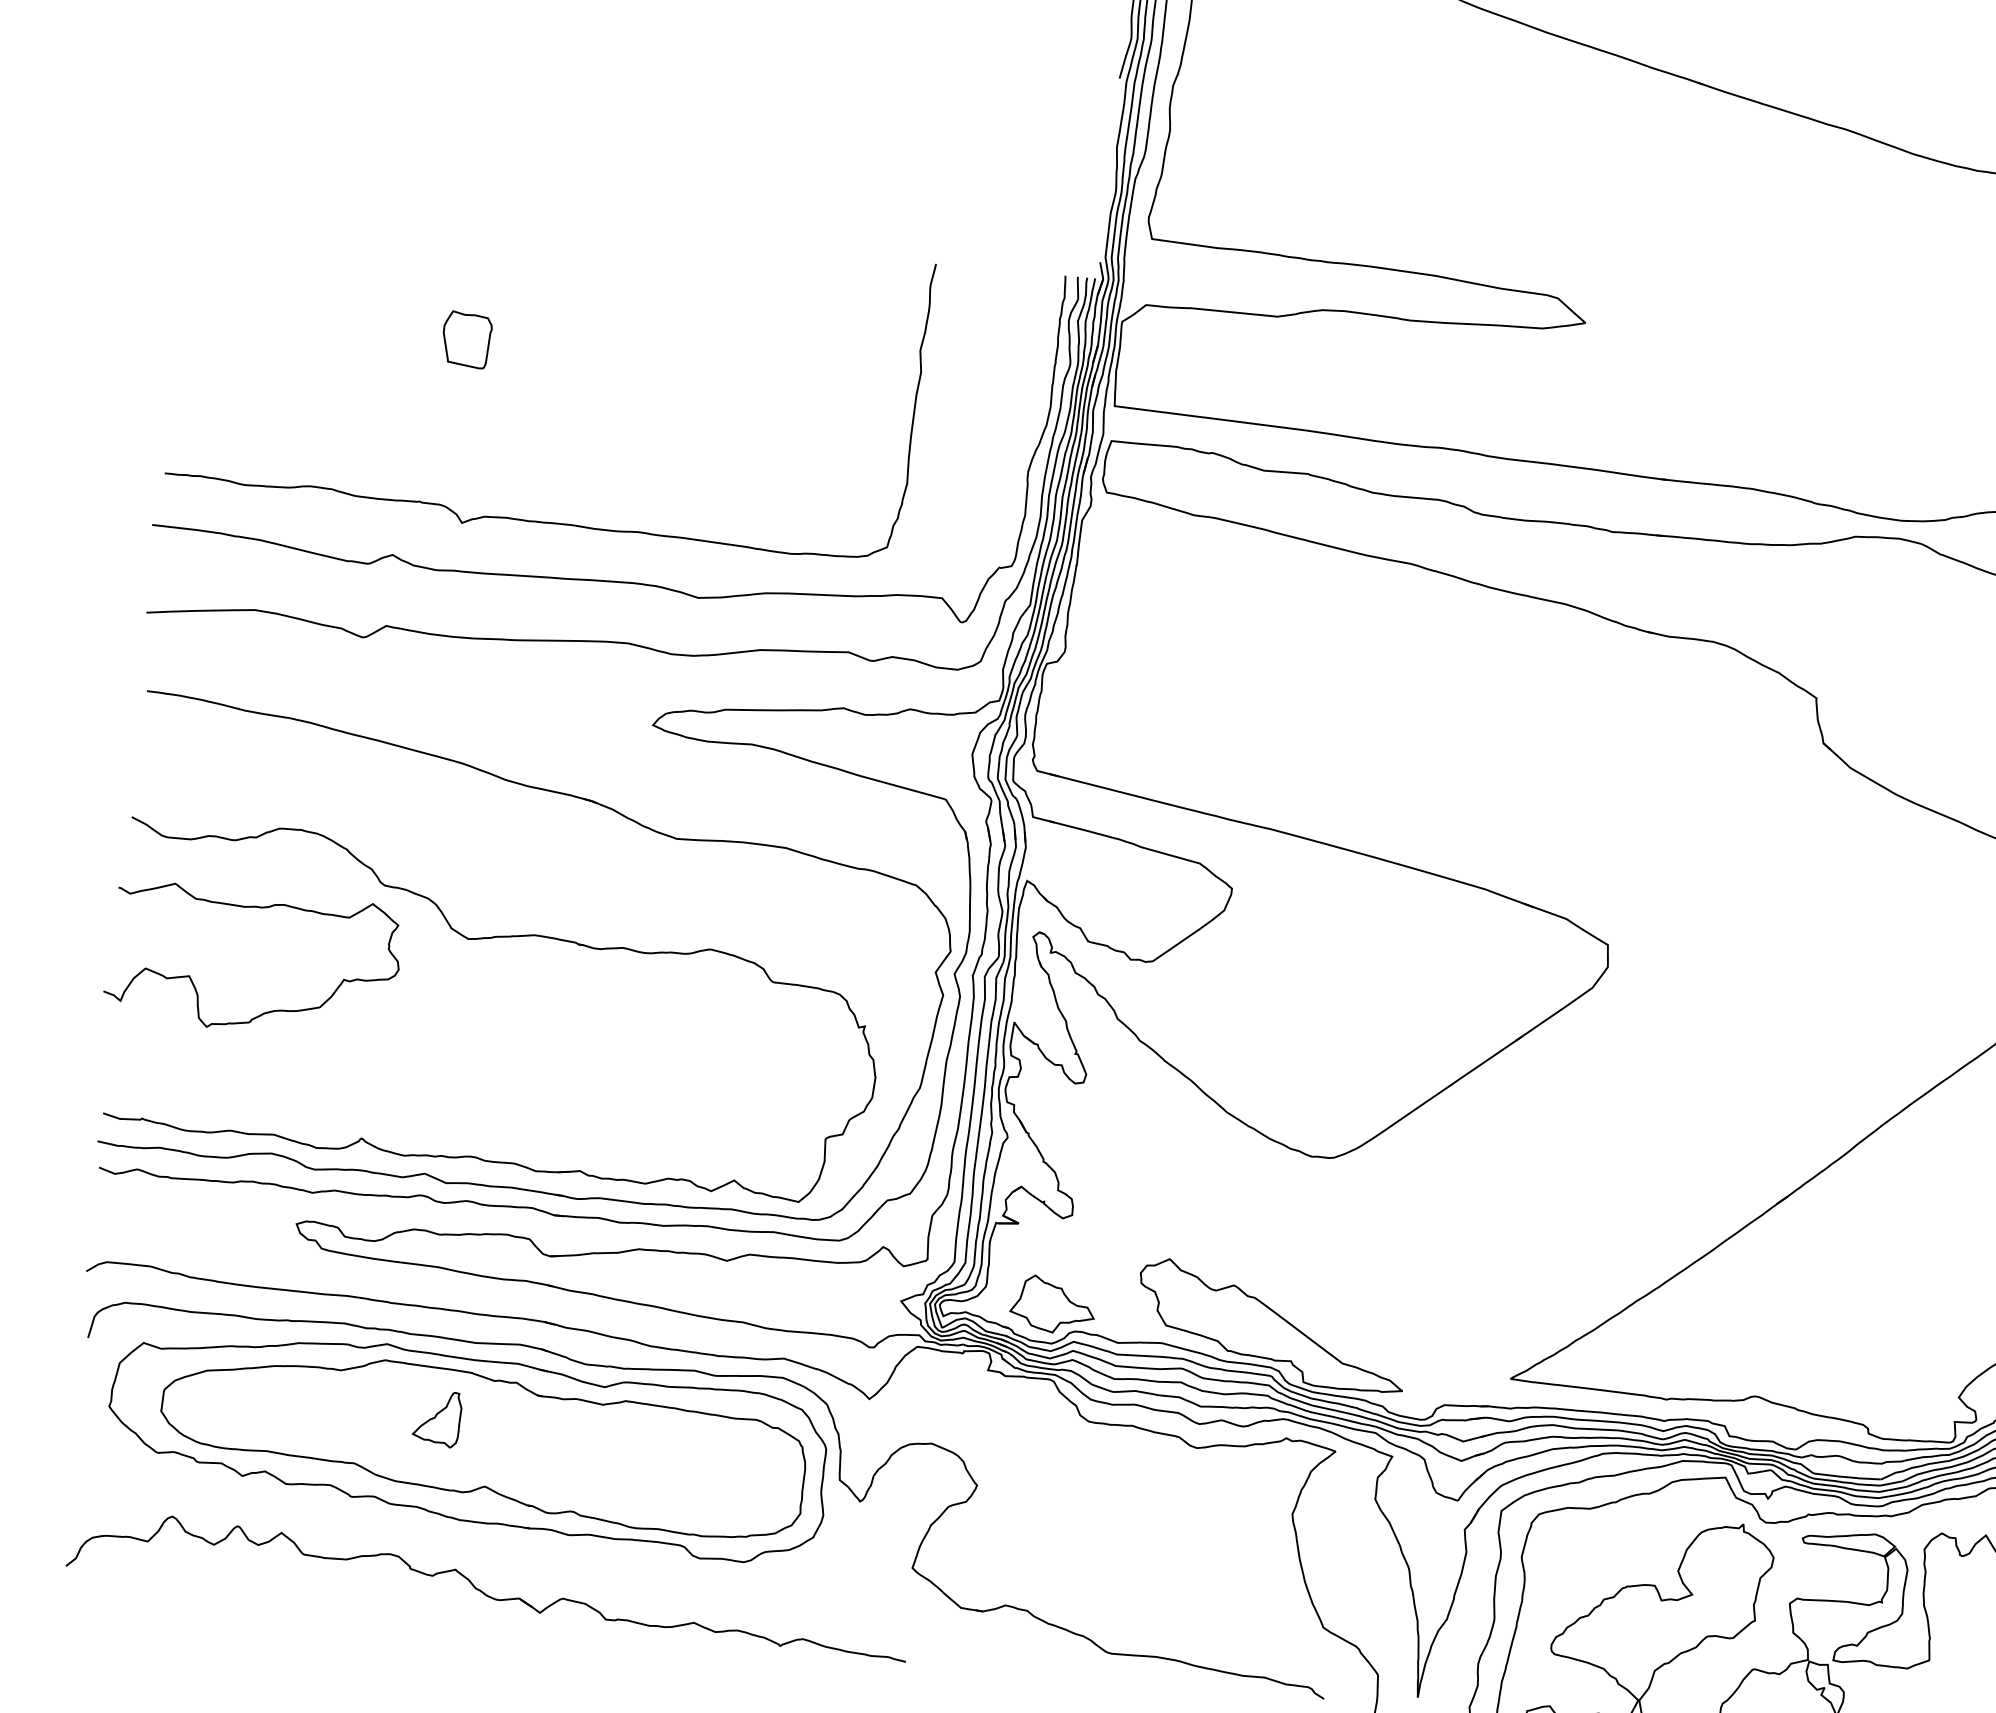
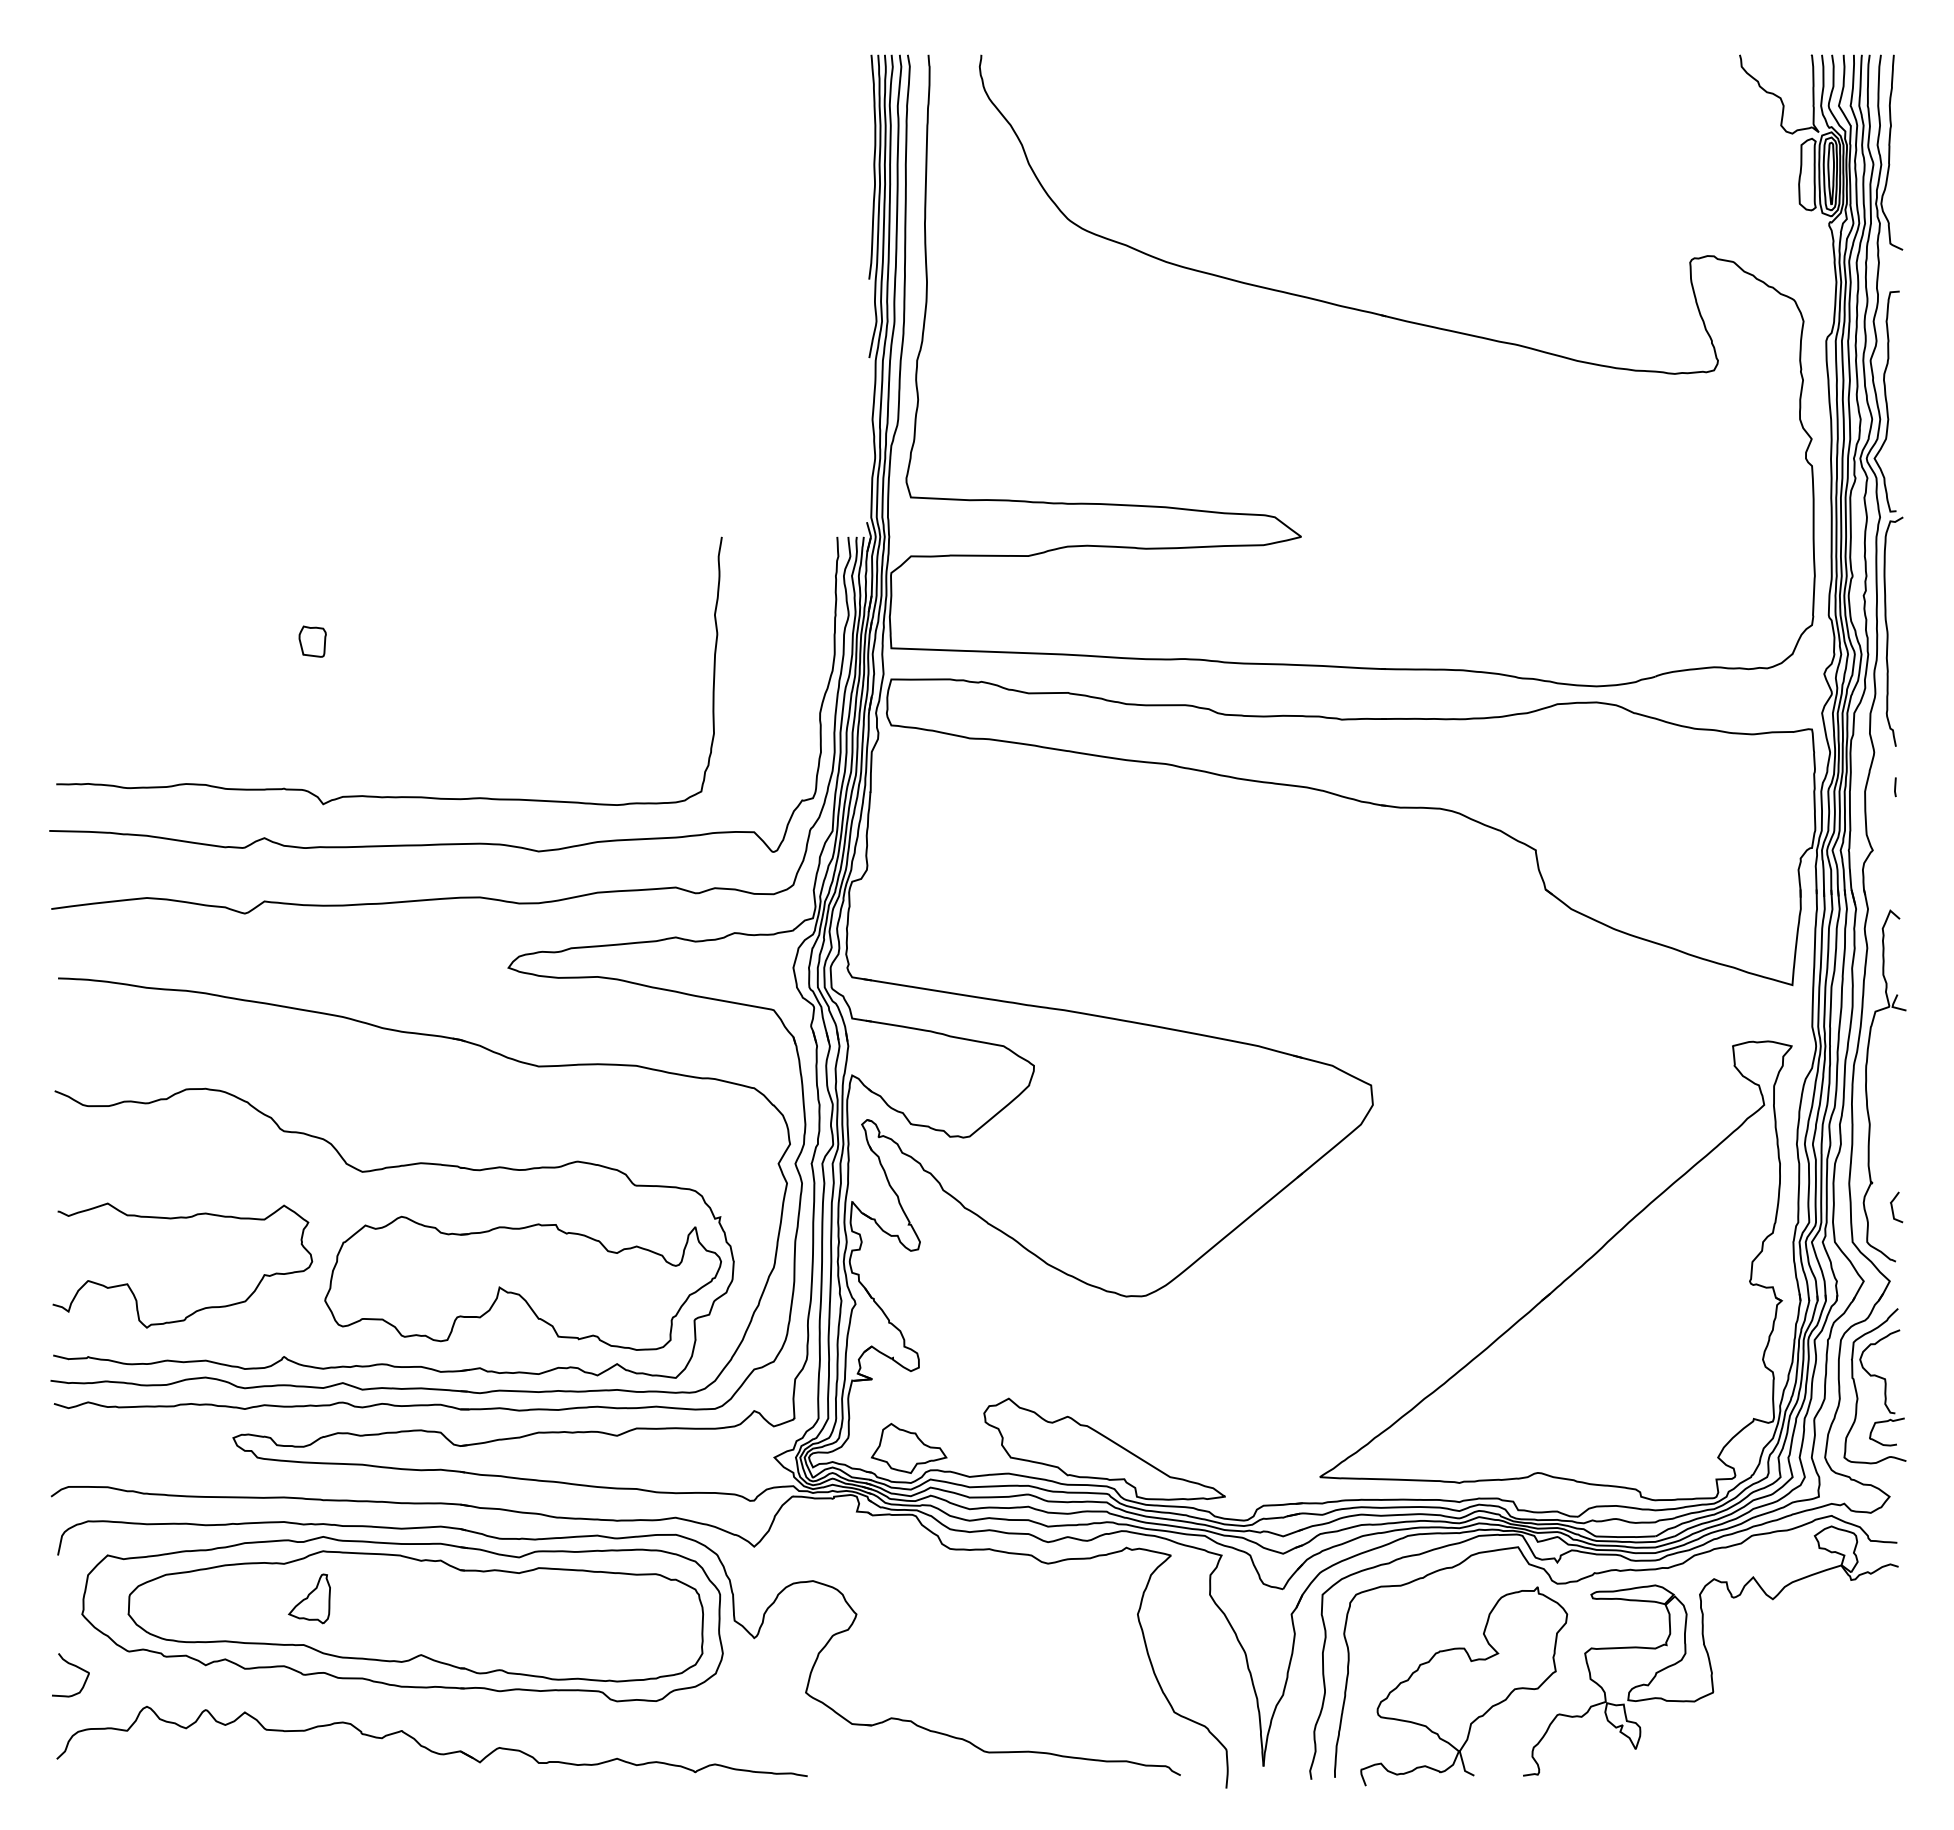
part: (466, 339) -> (312, 641), size x0.62
curve: (266, 1011) -> (198, 1309), moved
part: (636, 1079) -> (522, 1282), added
part: (437, 1418) -> (309, 1598), moved
curve: (94, 1463) -> (73, 1666), added

